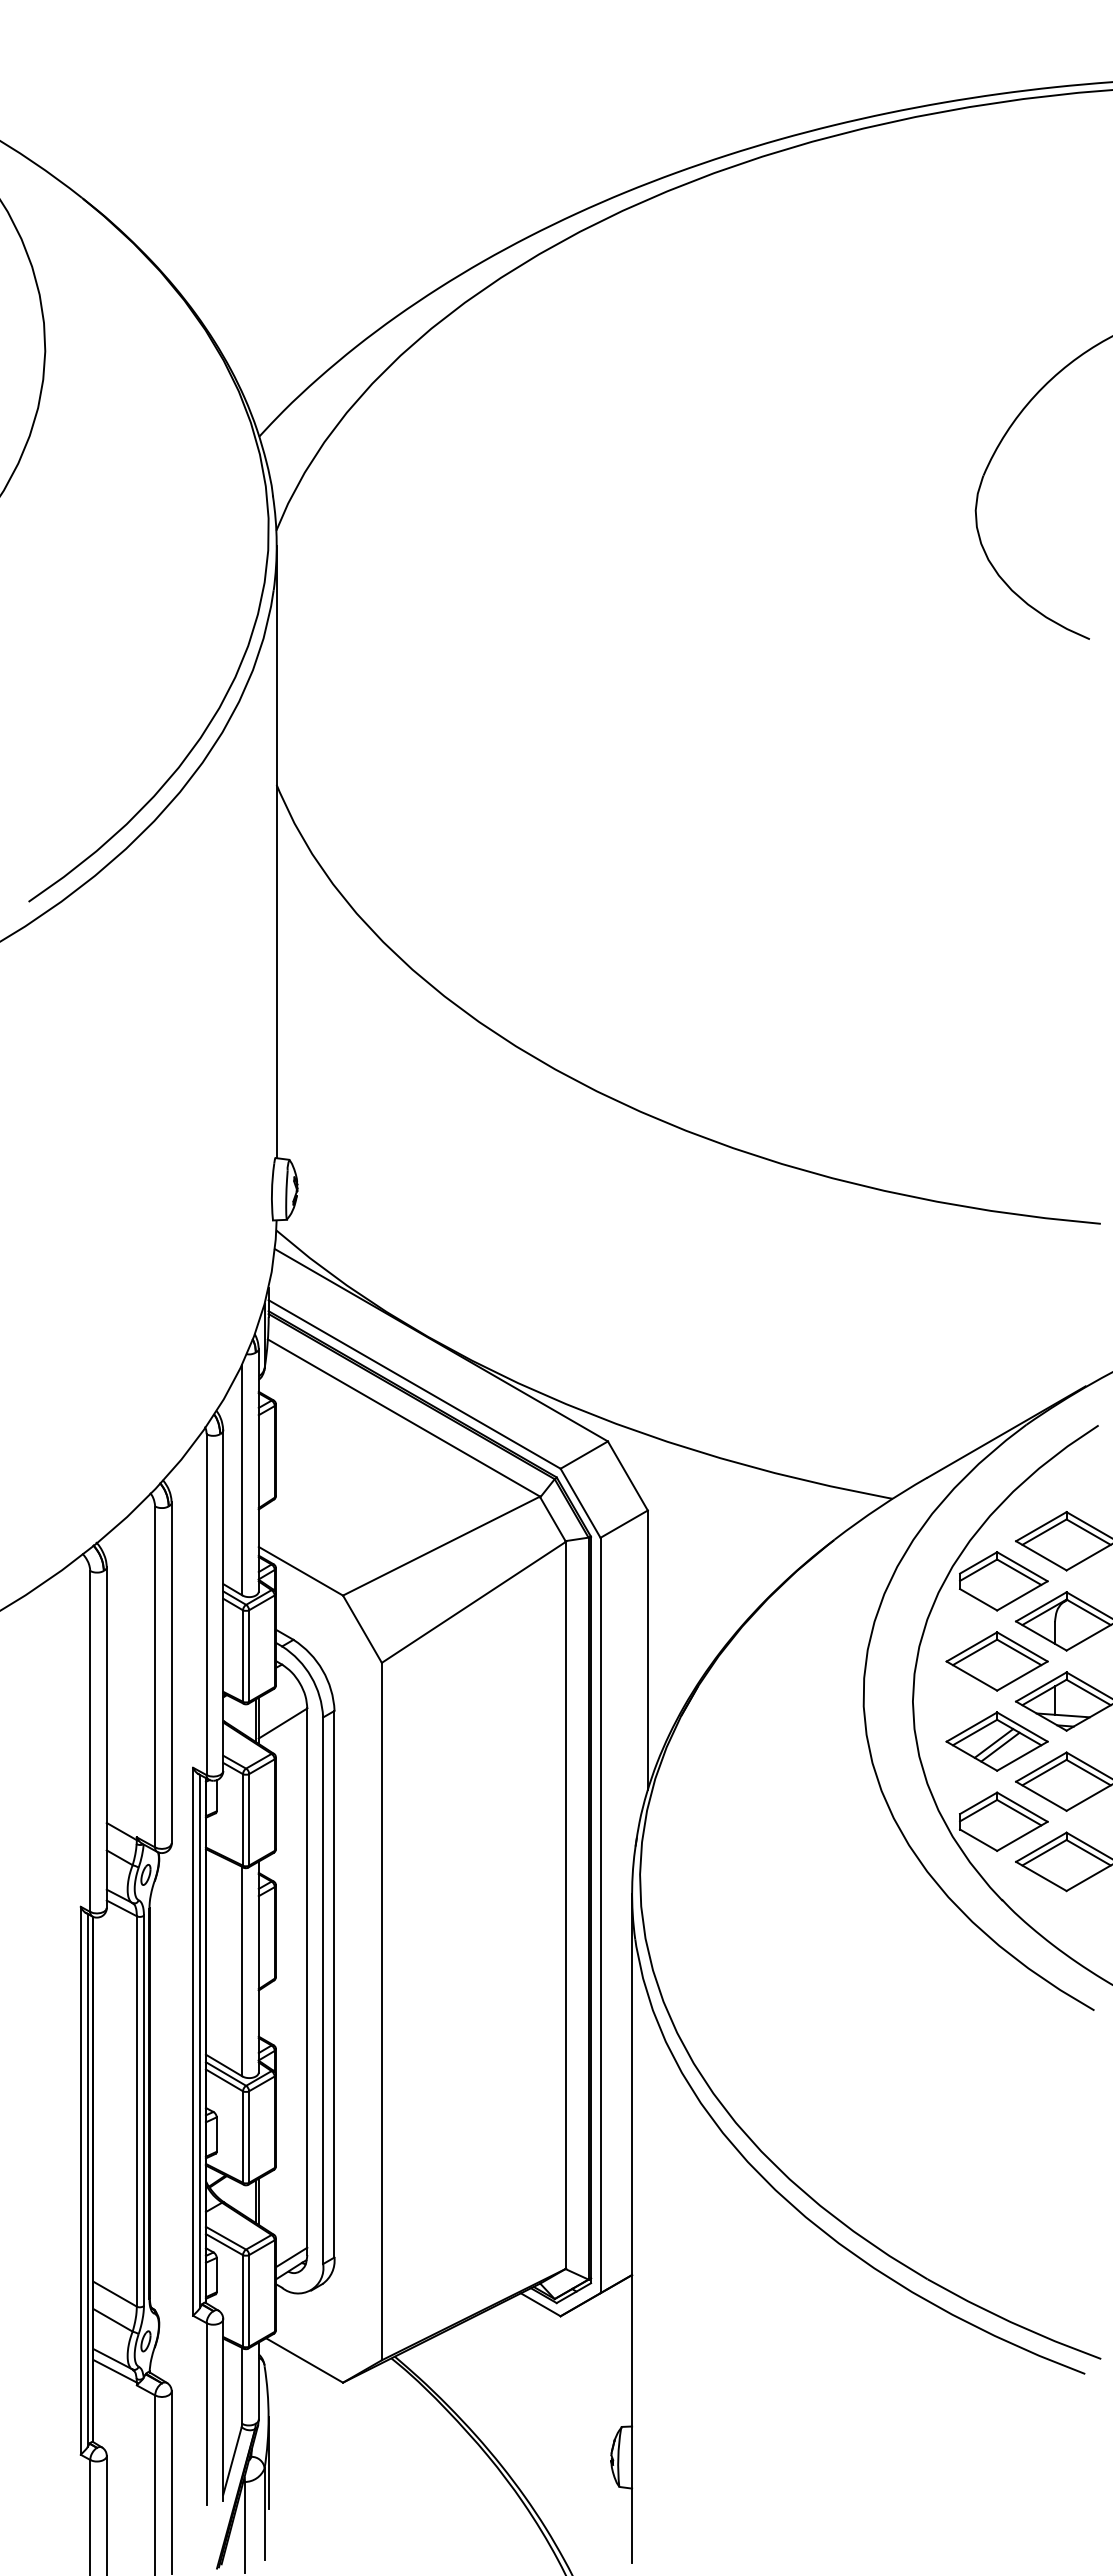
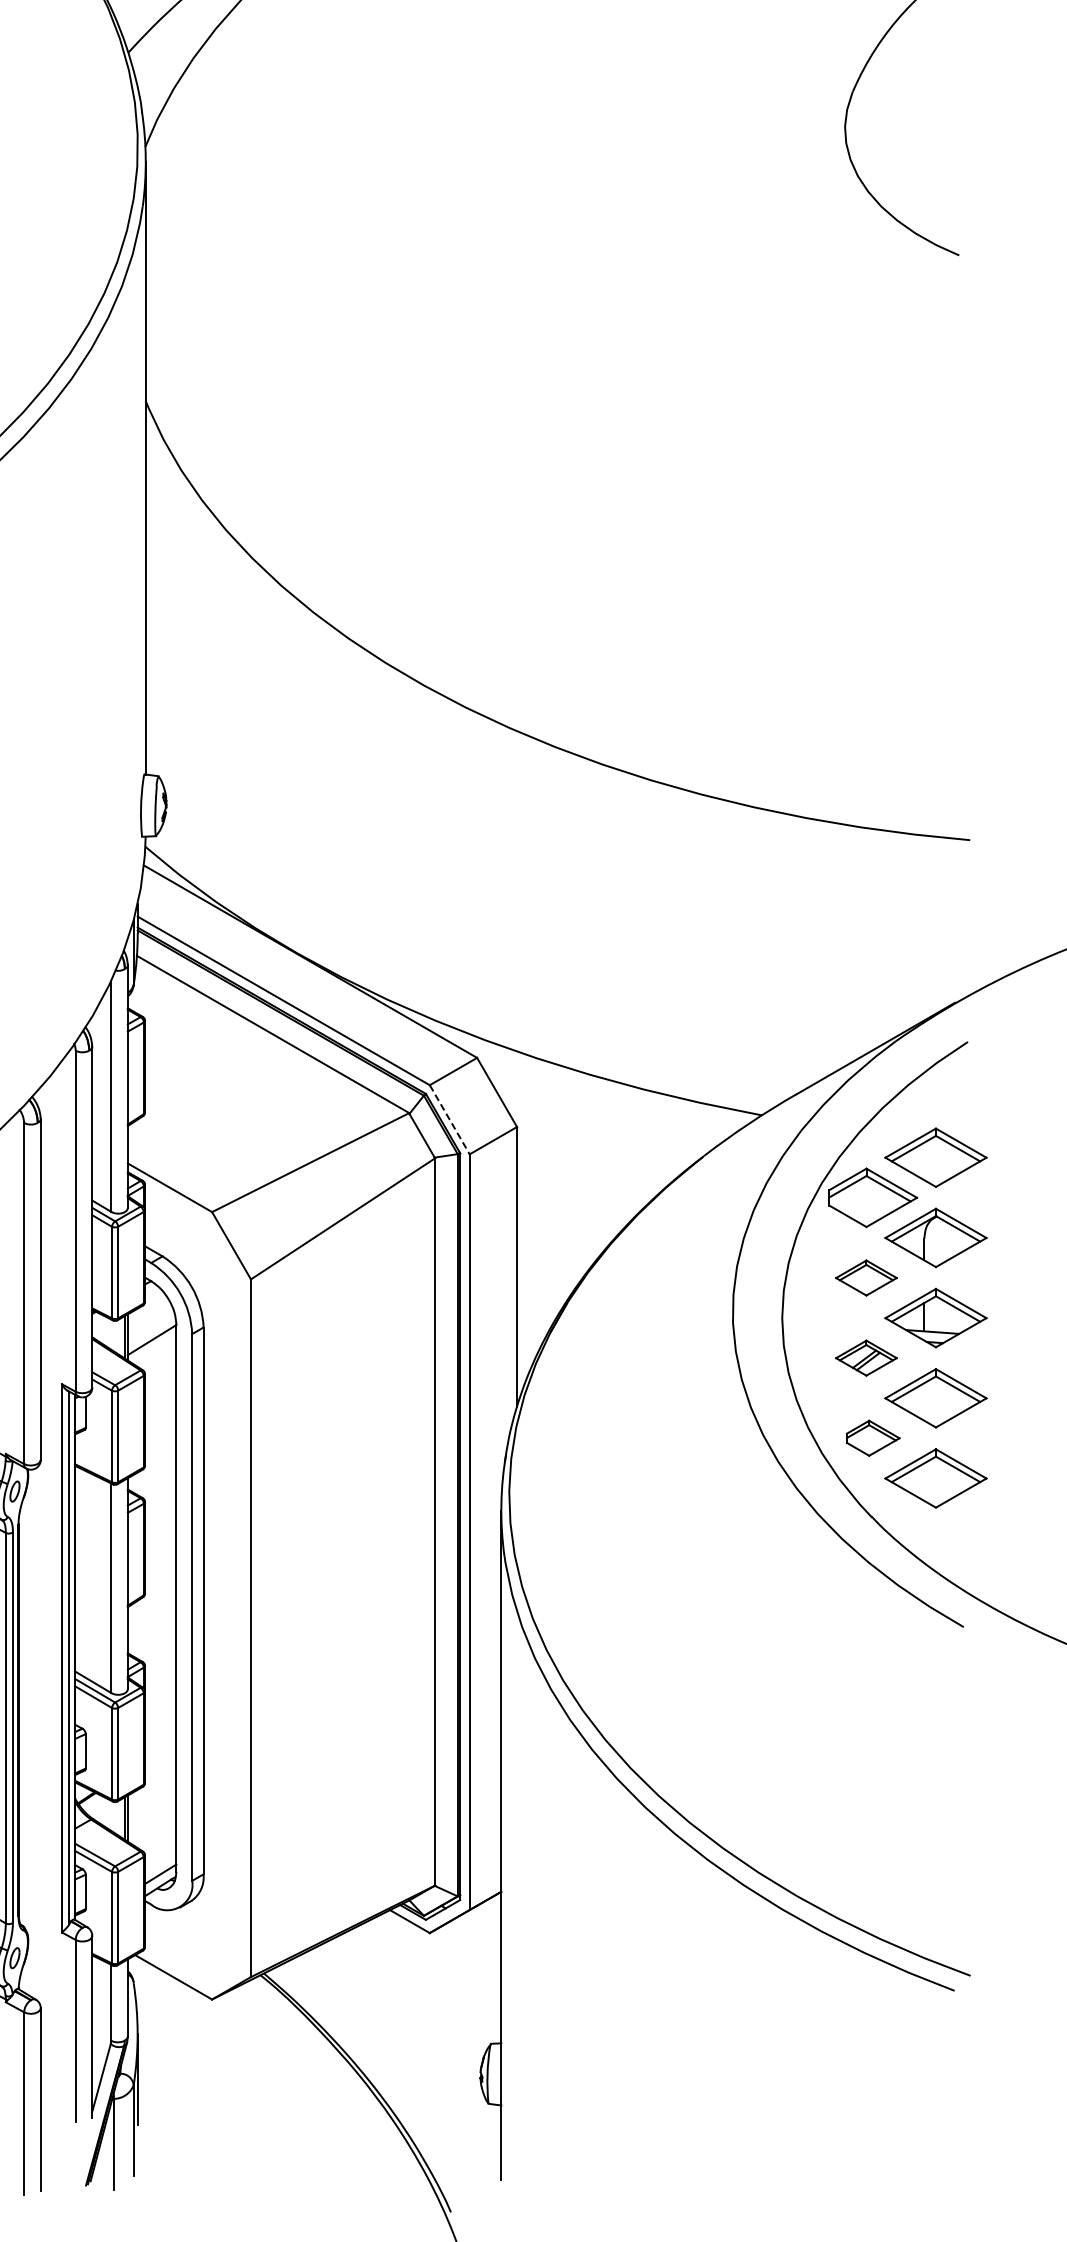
line: (580, 1503) -> (449, 1119), solid -> dashed
part: (996, 1661) -> (865, 1278), size x0.6
part: (996, 1741) -> (865, 1358), size x0.6
part: (1003, 1821) -> (872, 1438), size x0.6

